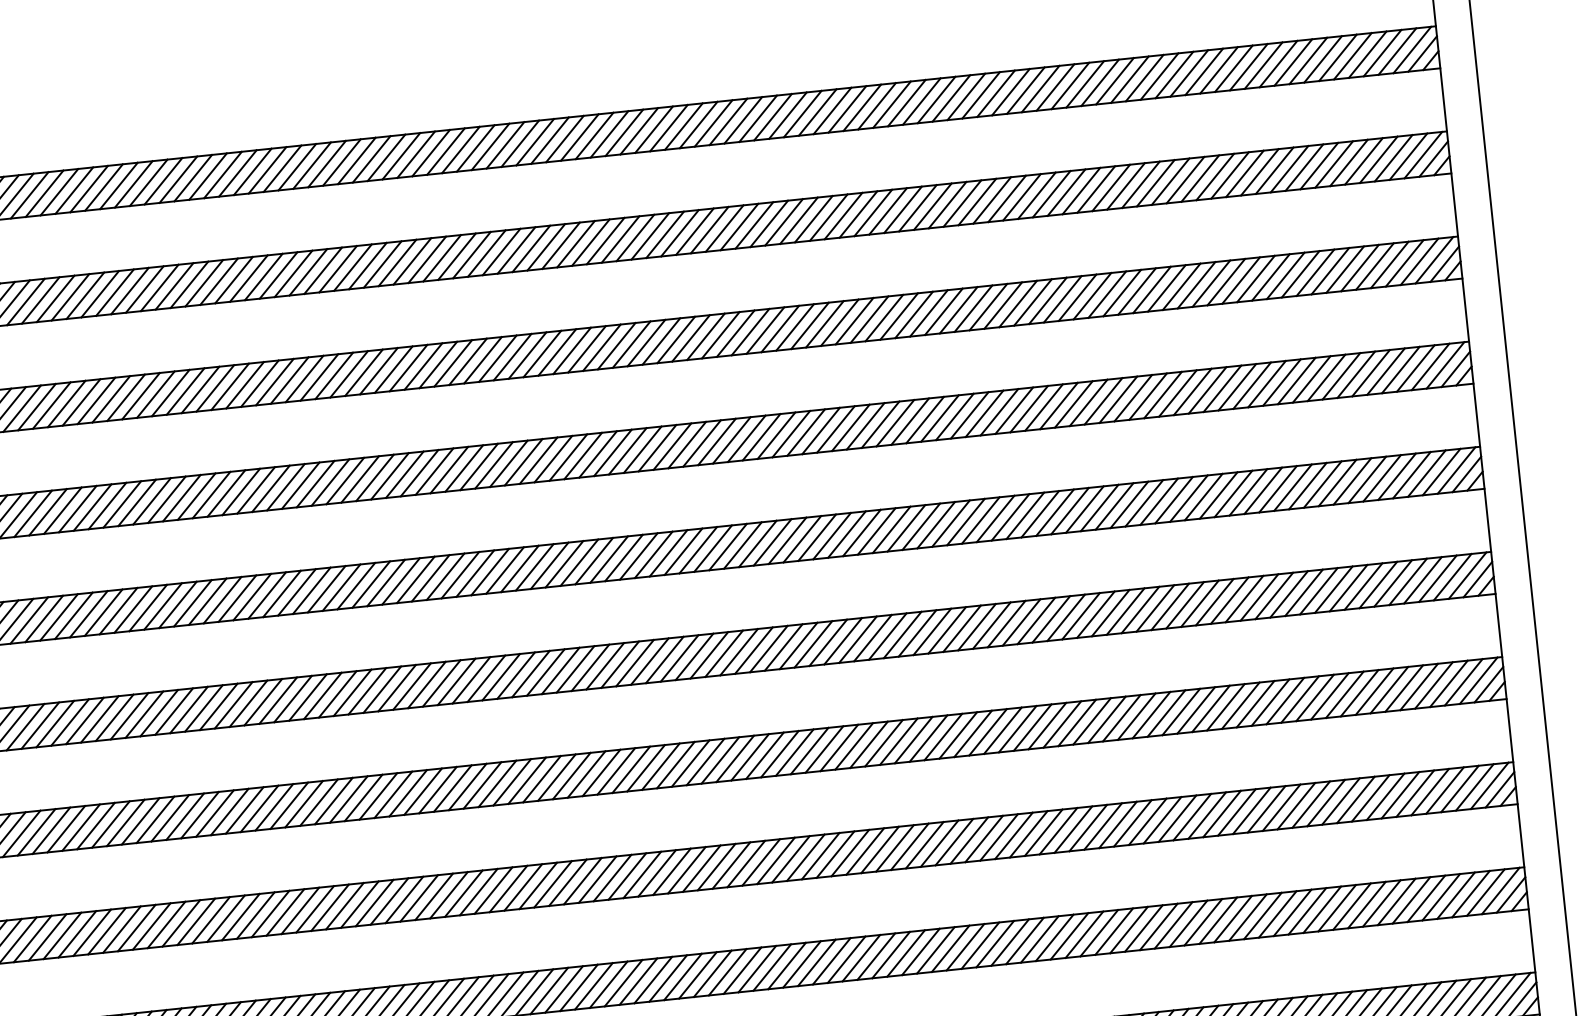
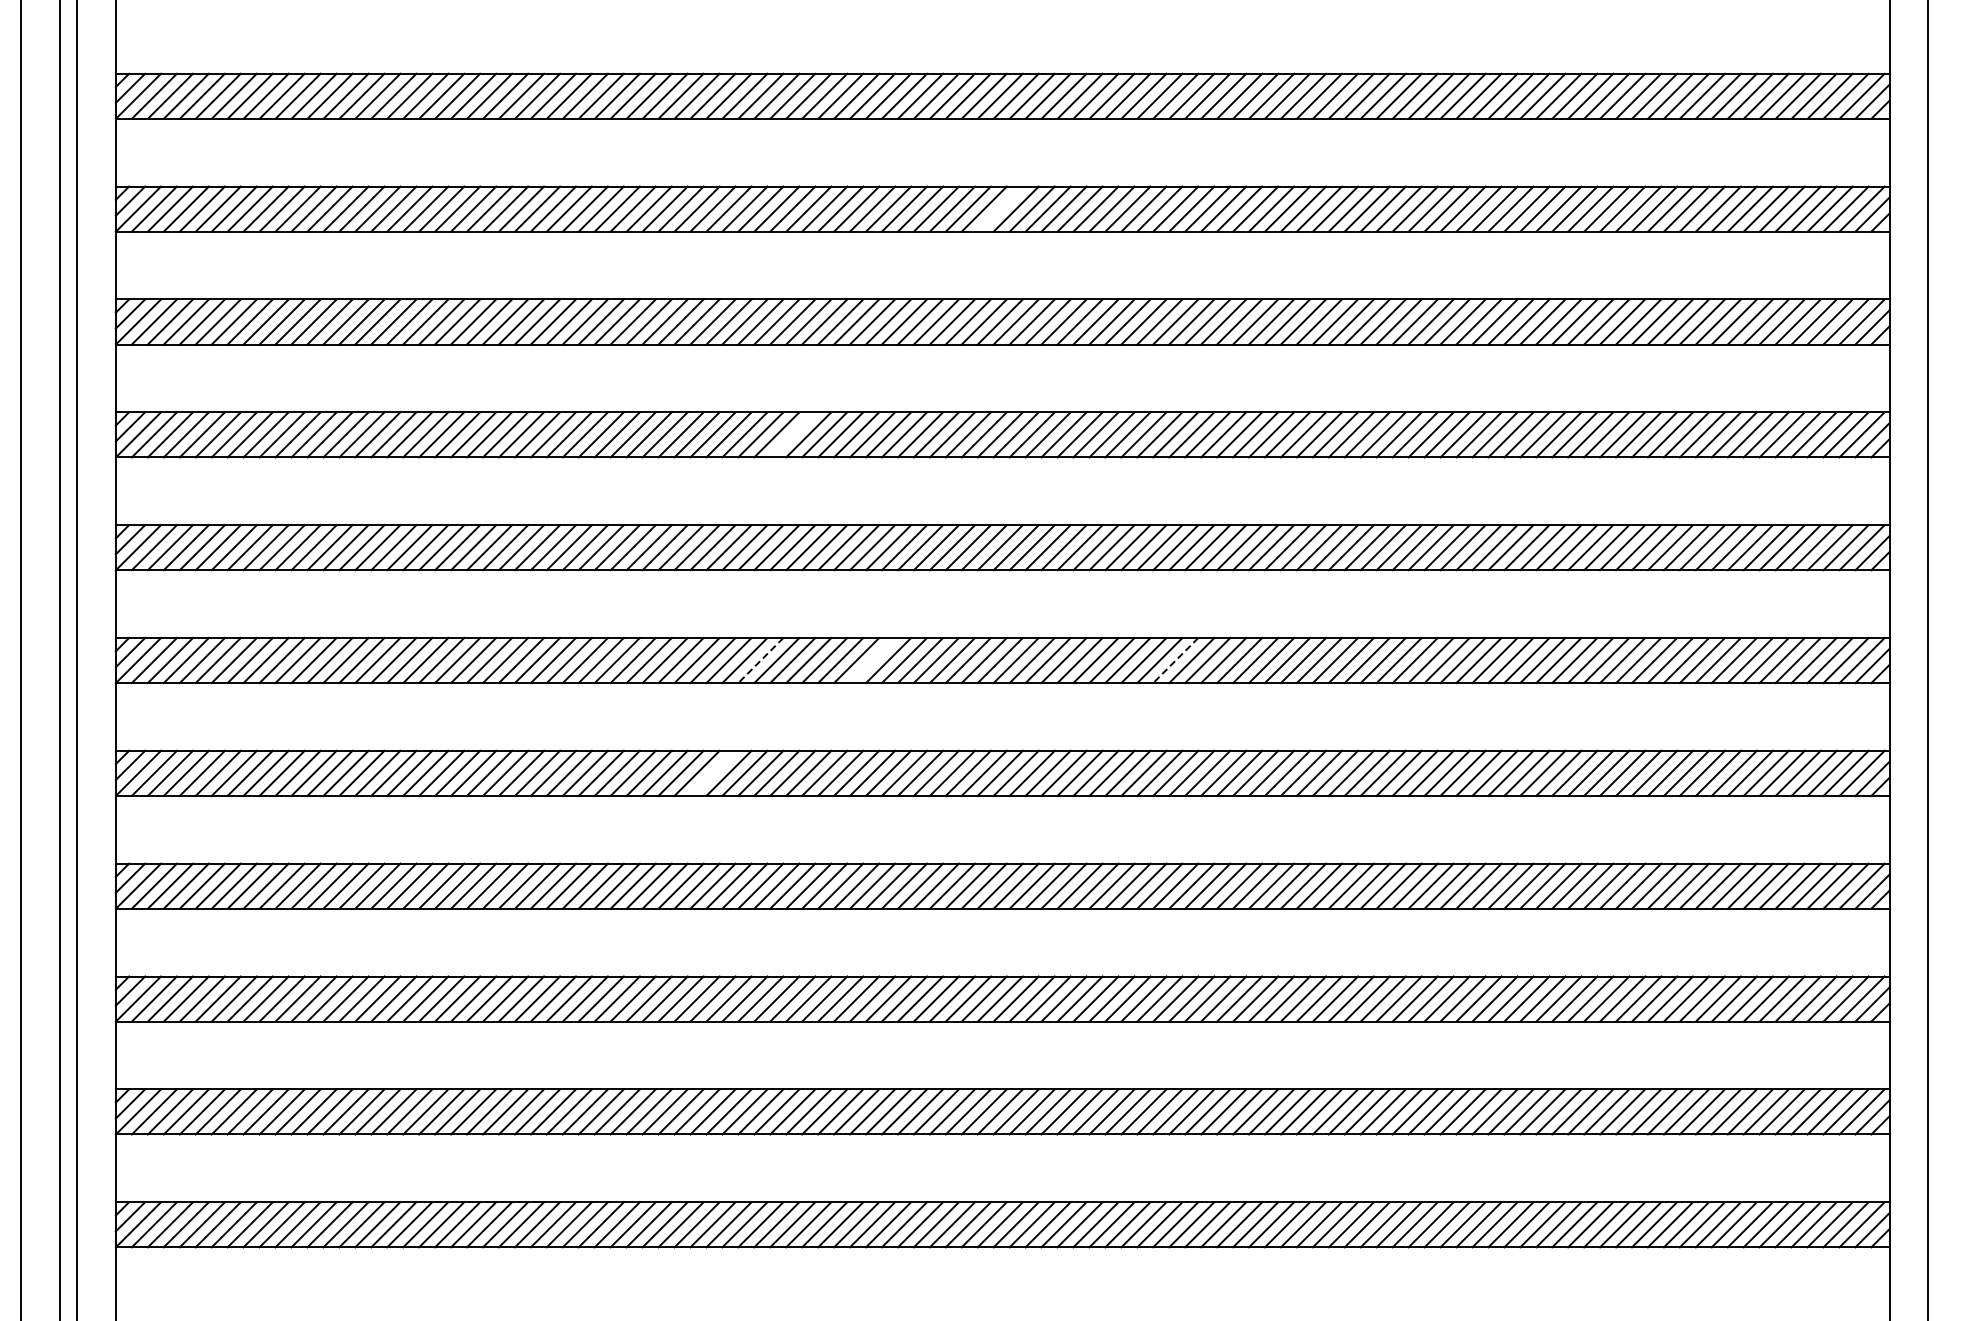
line: (619, 238) -> (999, 208), removed
line: (449, 469) -> (792, 434), removed
line: (827, 642) -> (1175, 660), solid -> dashed
line: (545, 672) -> (872, 660), removed
line: (441, 683) -> (760, 660), solid -> dashed
line: (407, 792) -> (712, 772), removed

